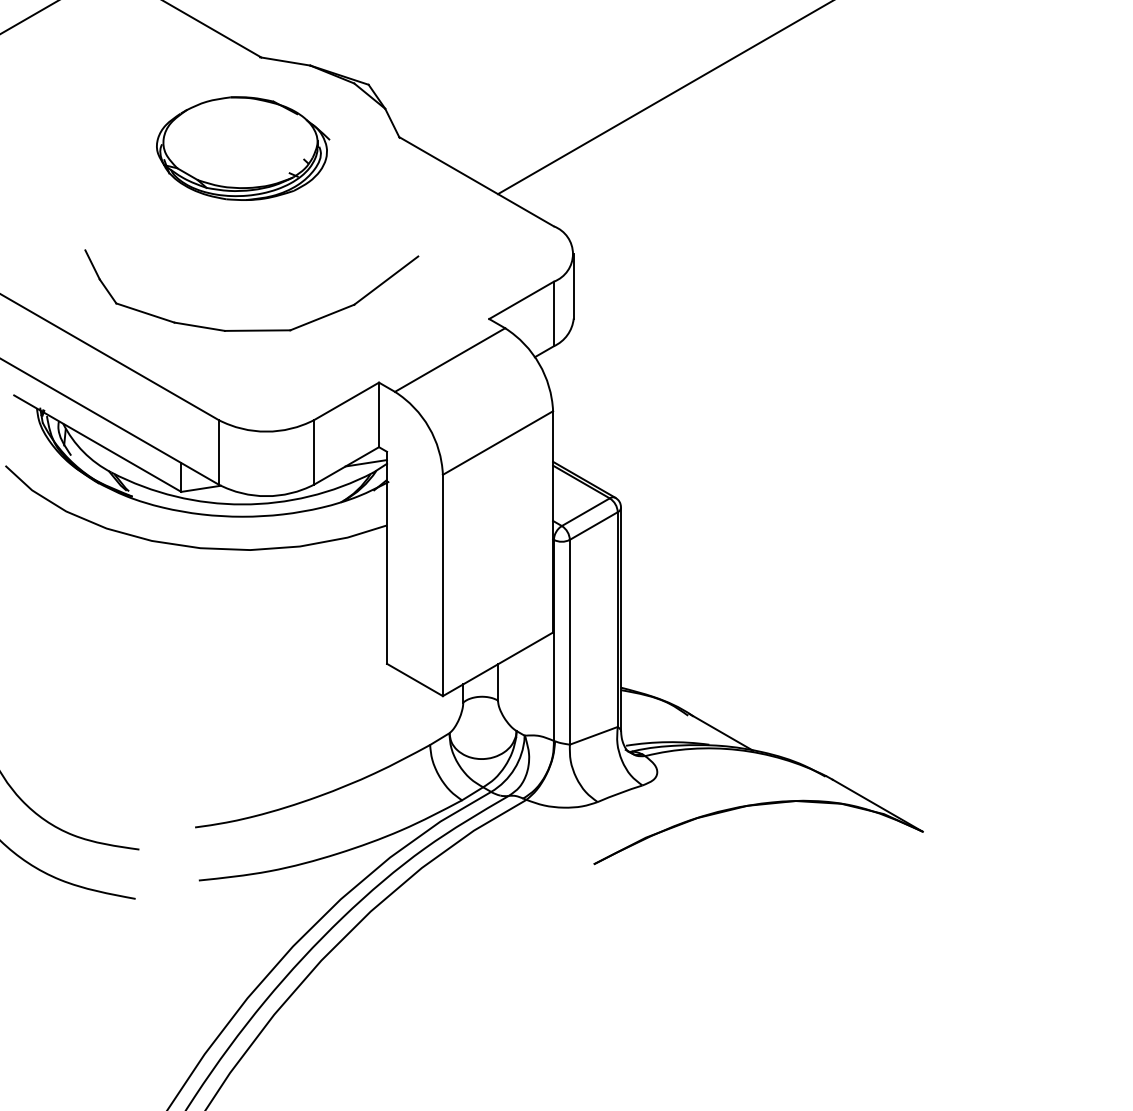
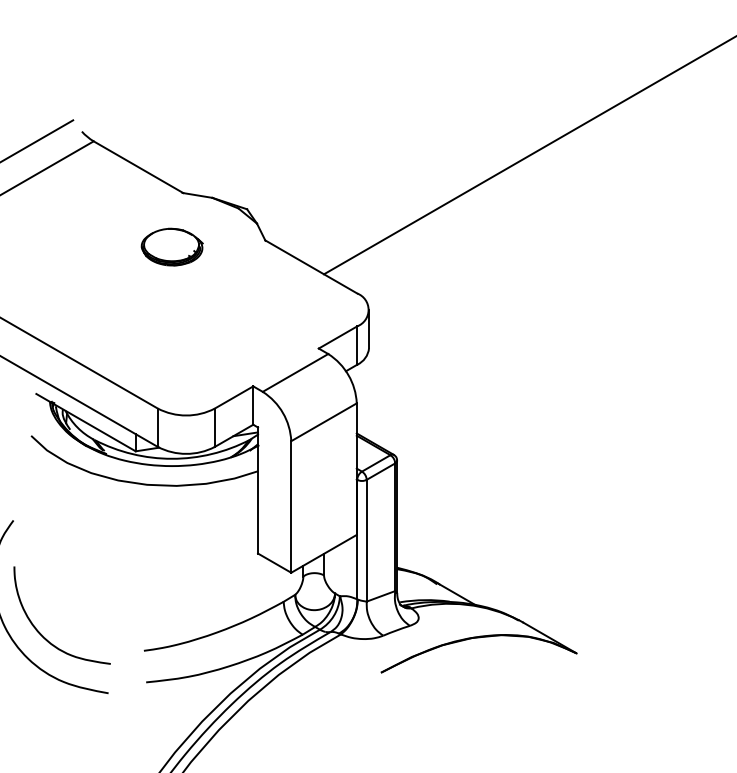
part: (243, 147) -> (172, 246), size x0.6
part: (251, 329) -> (177, 354), removed

